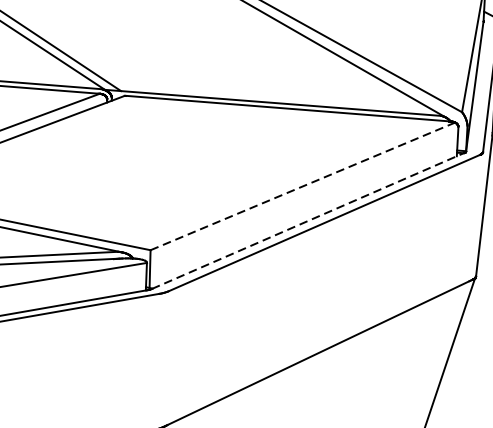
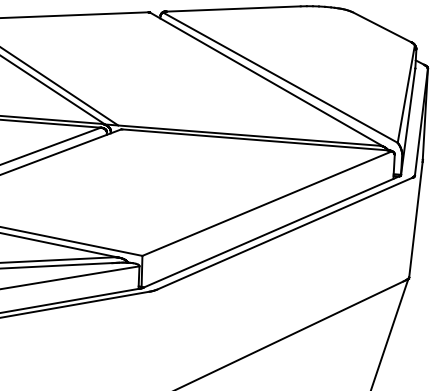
line: (303, 186) -> (267, 203), dashed -> solid
line: (308, 220) -> (271, 231), dashed -> solid

